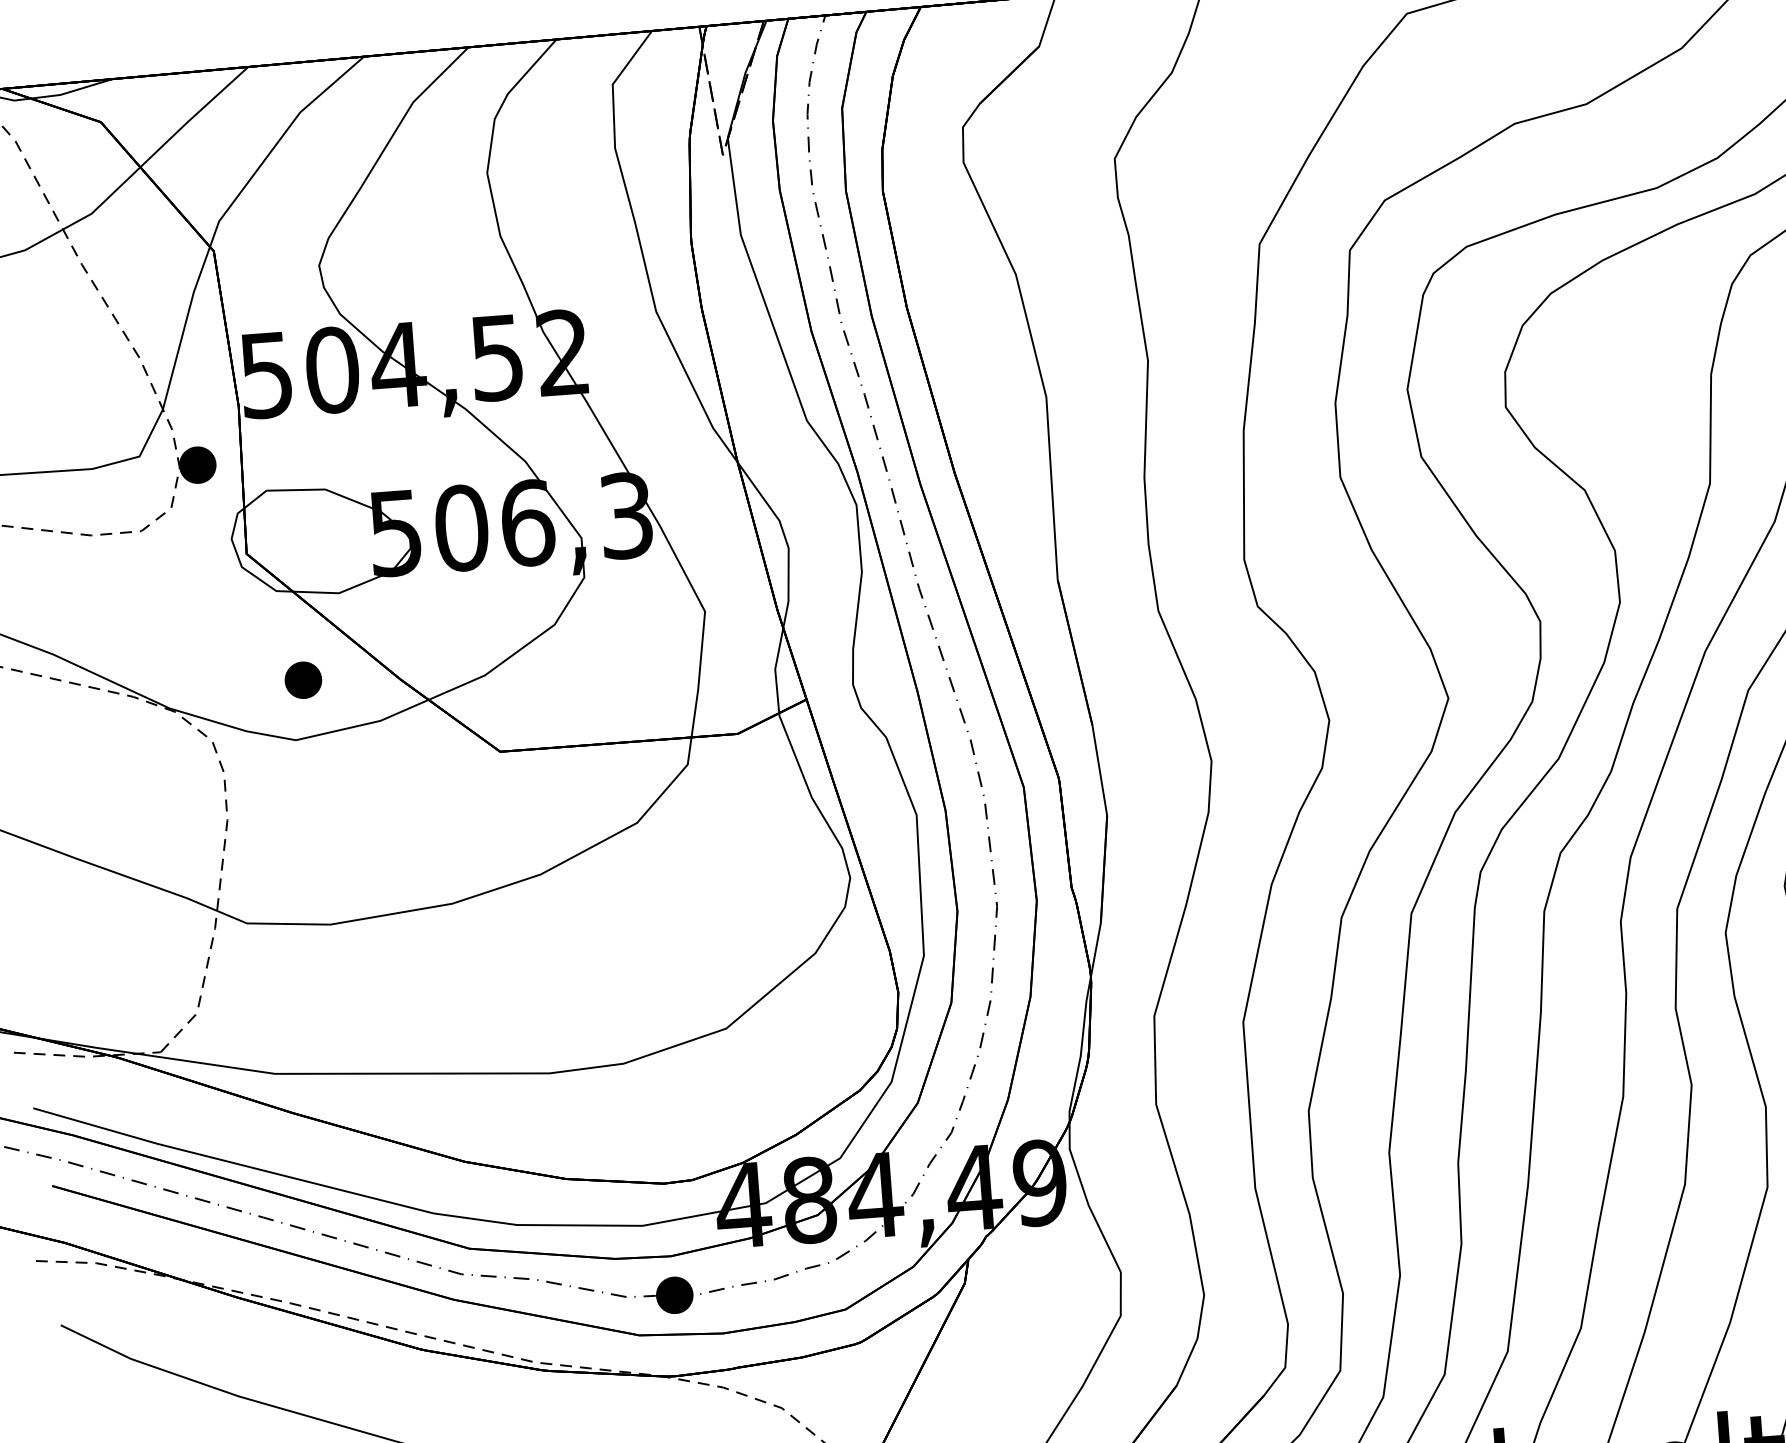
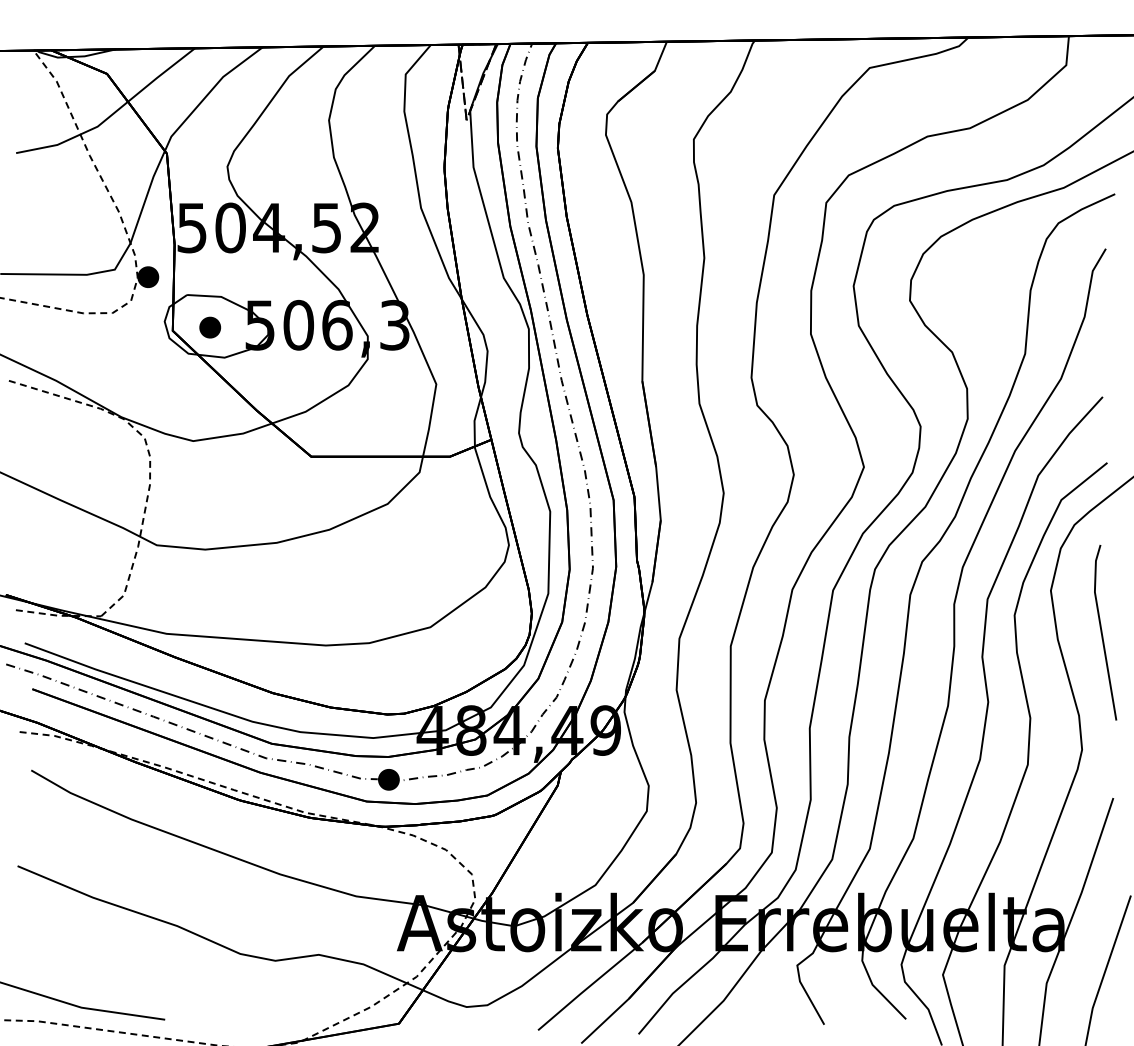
part: (303, 679) -> (210, 327), moved

